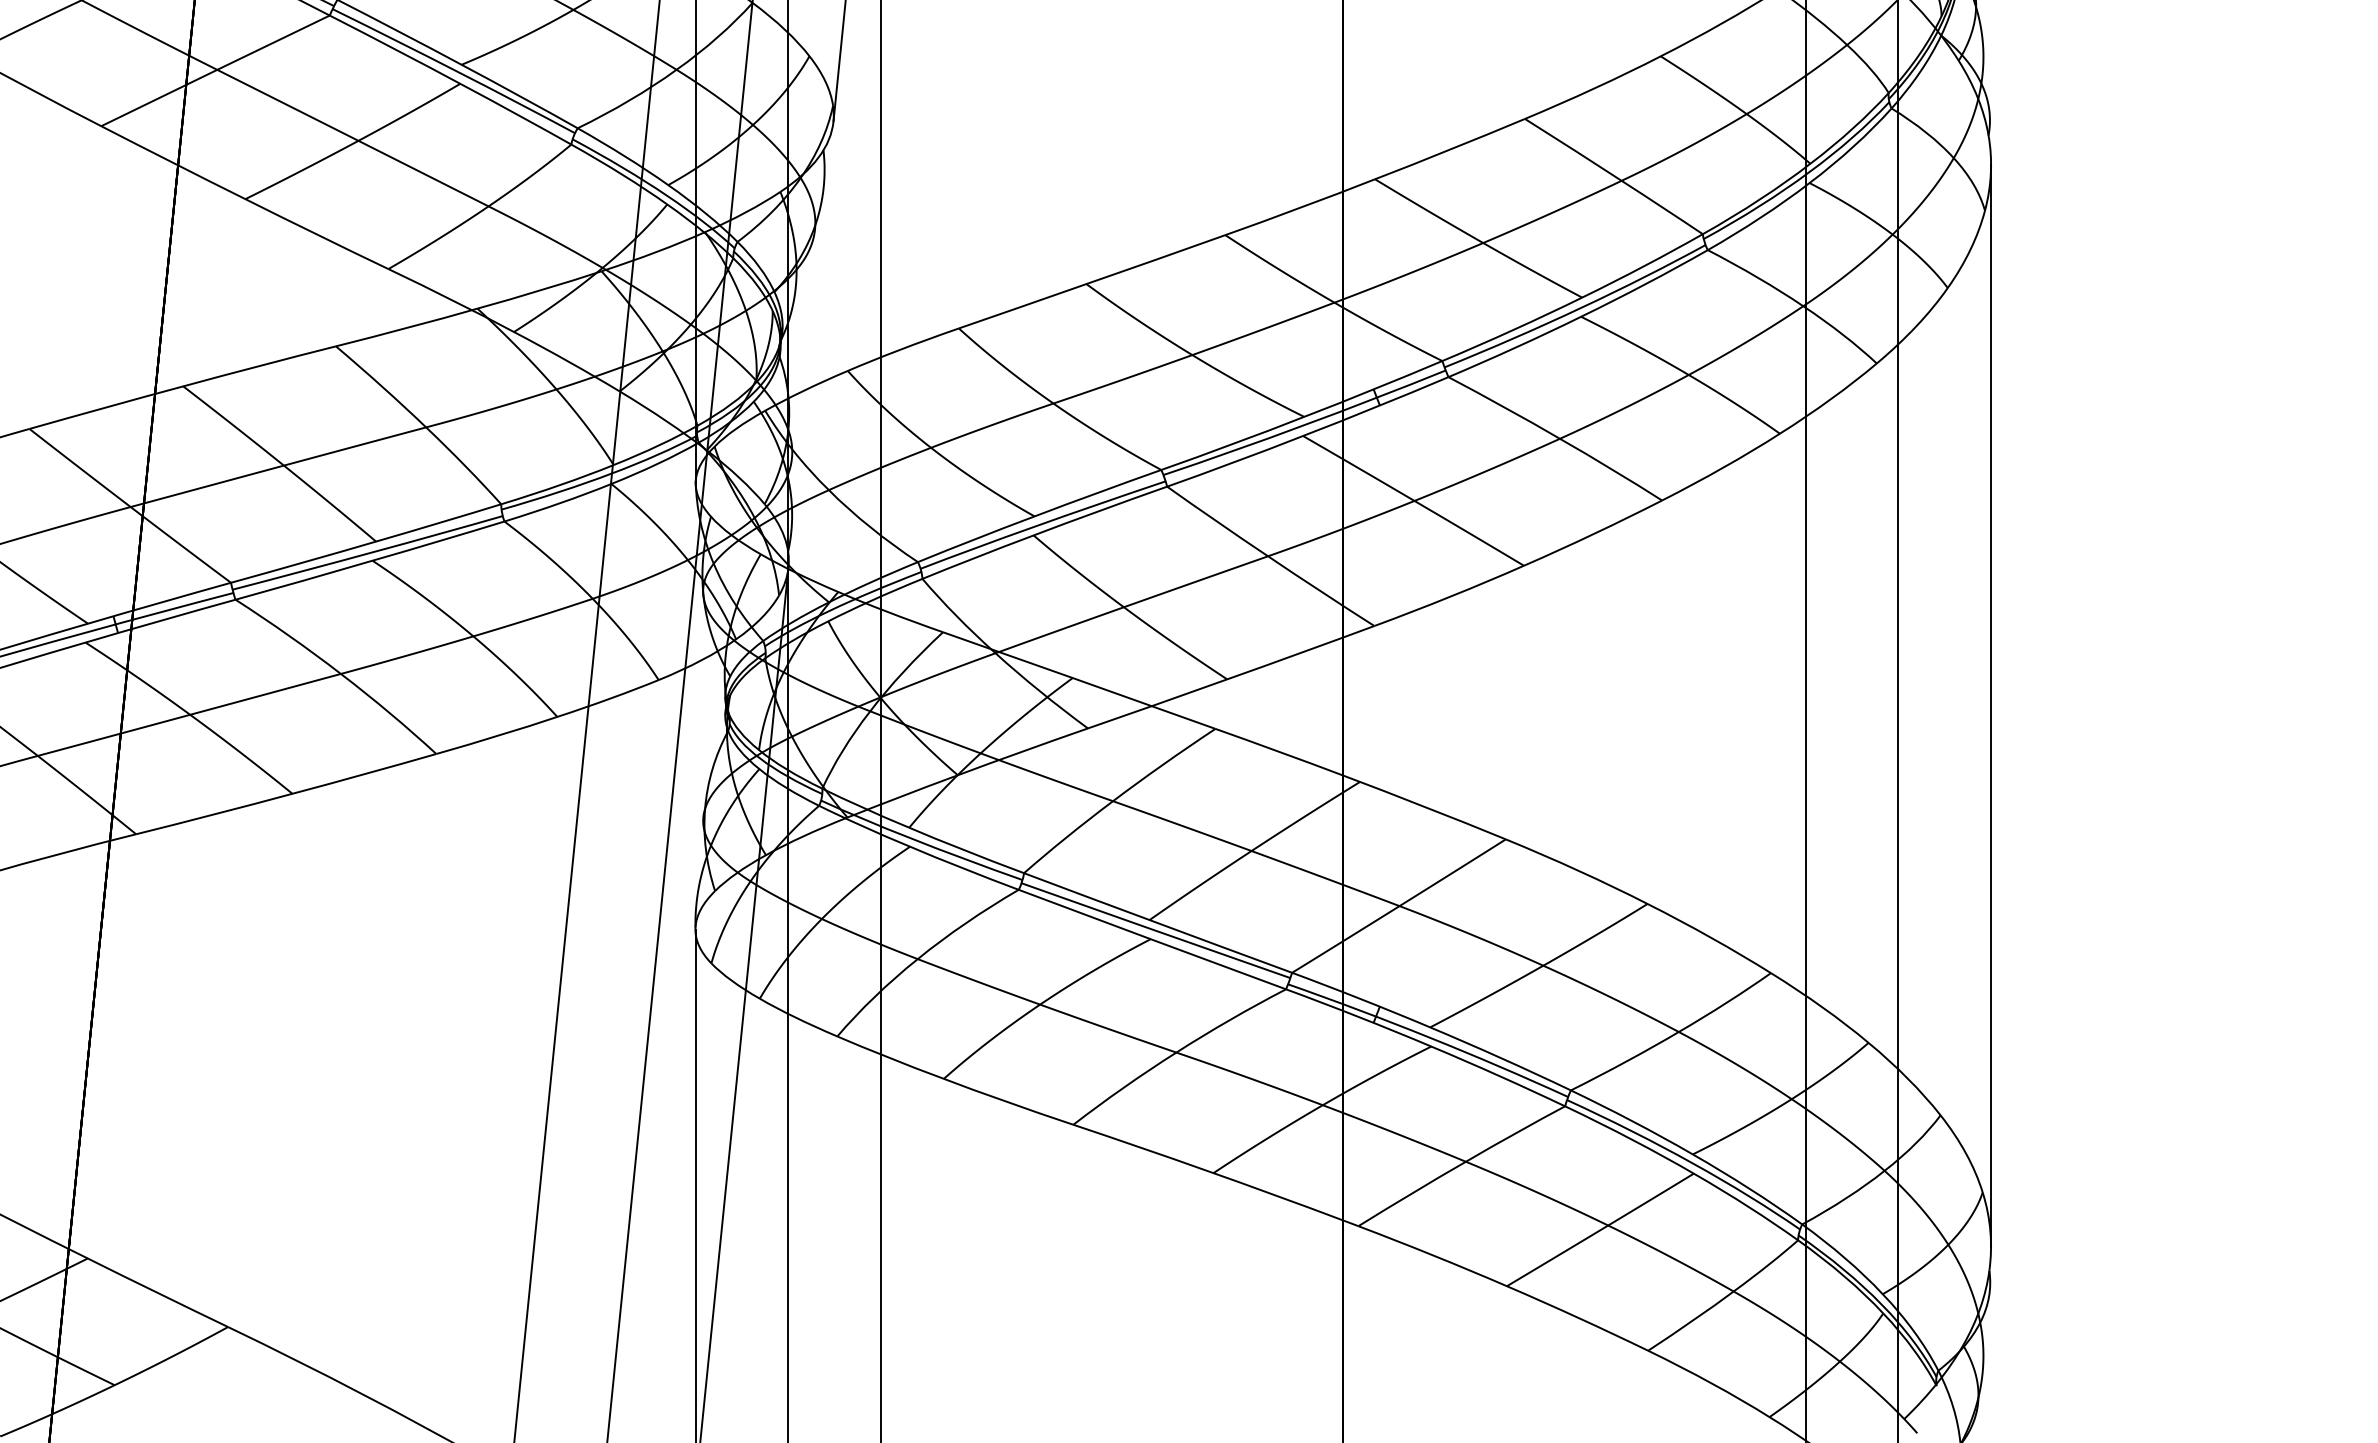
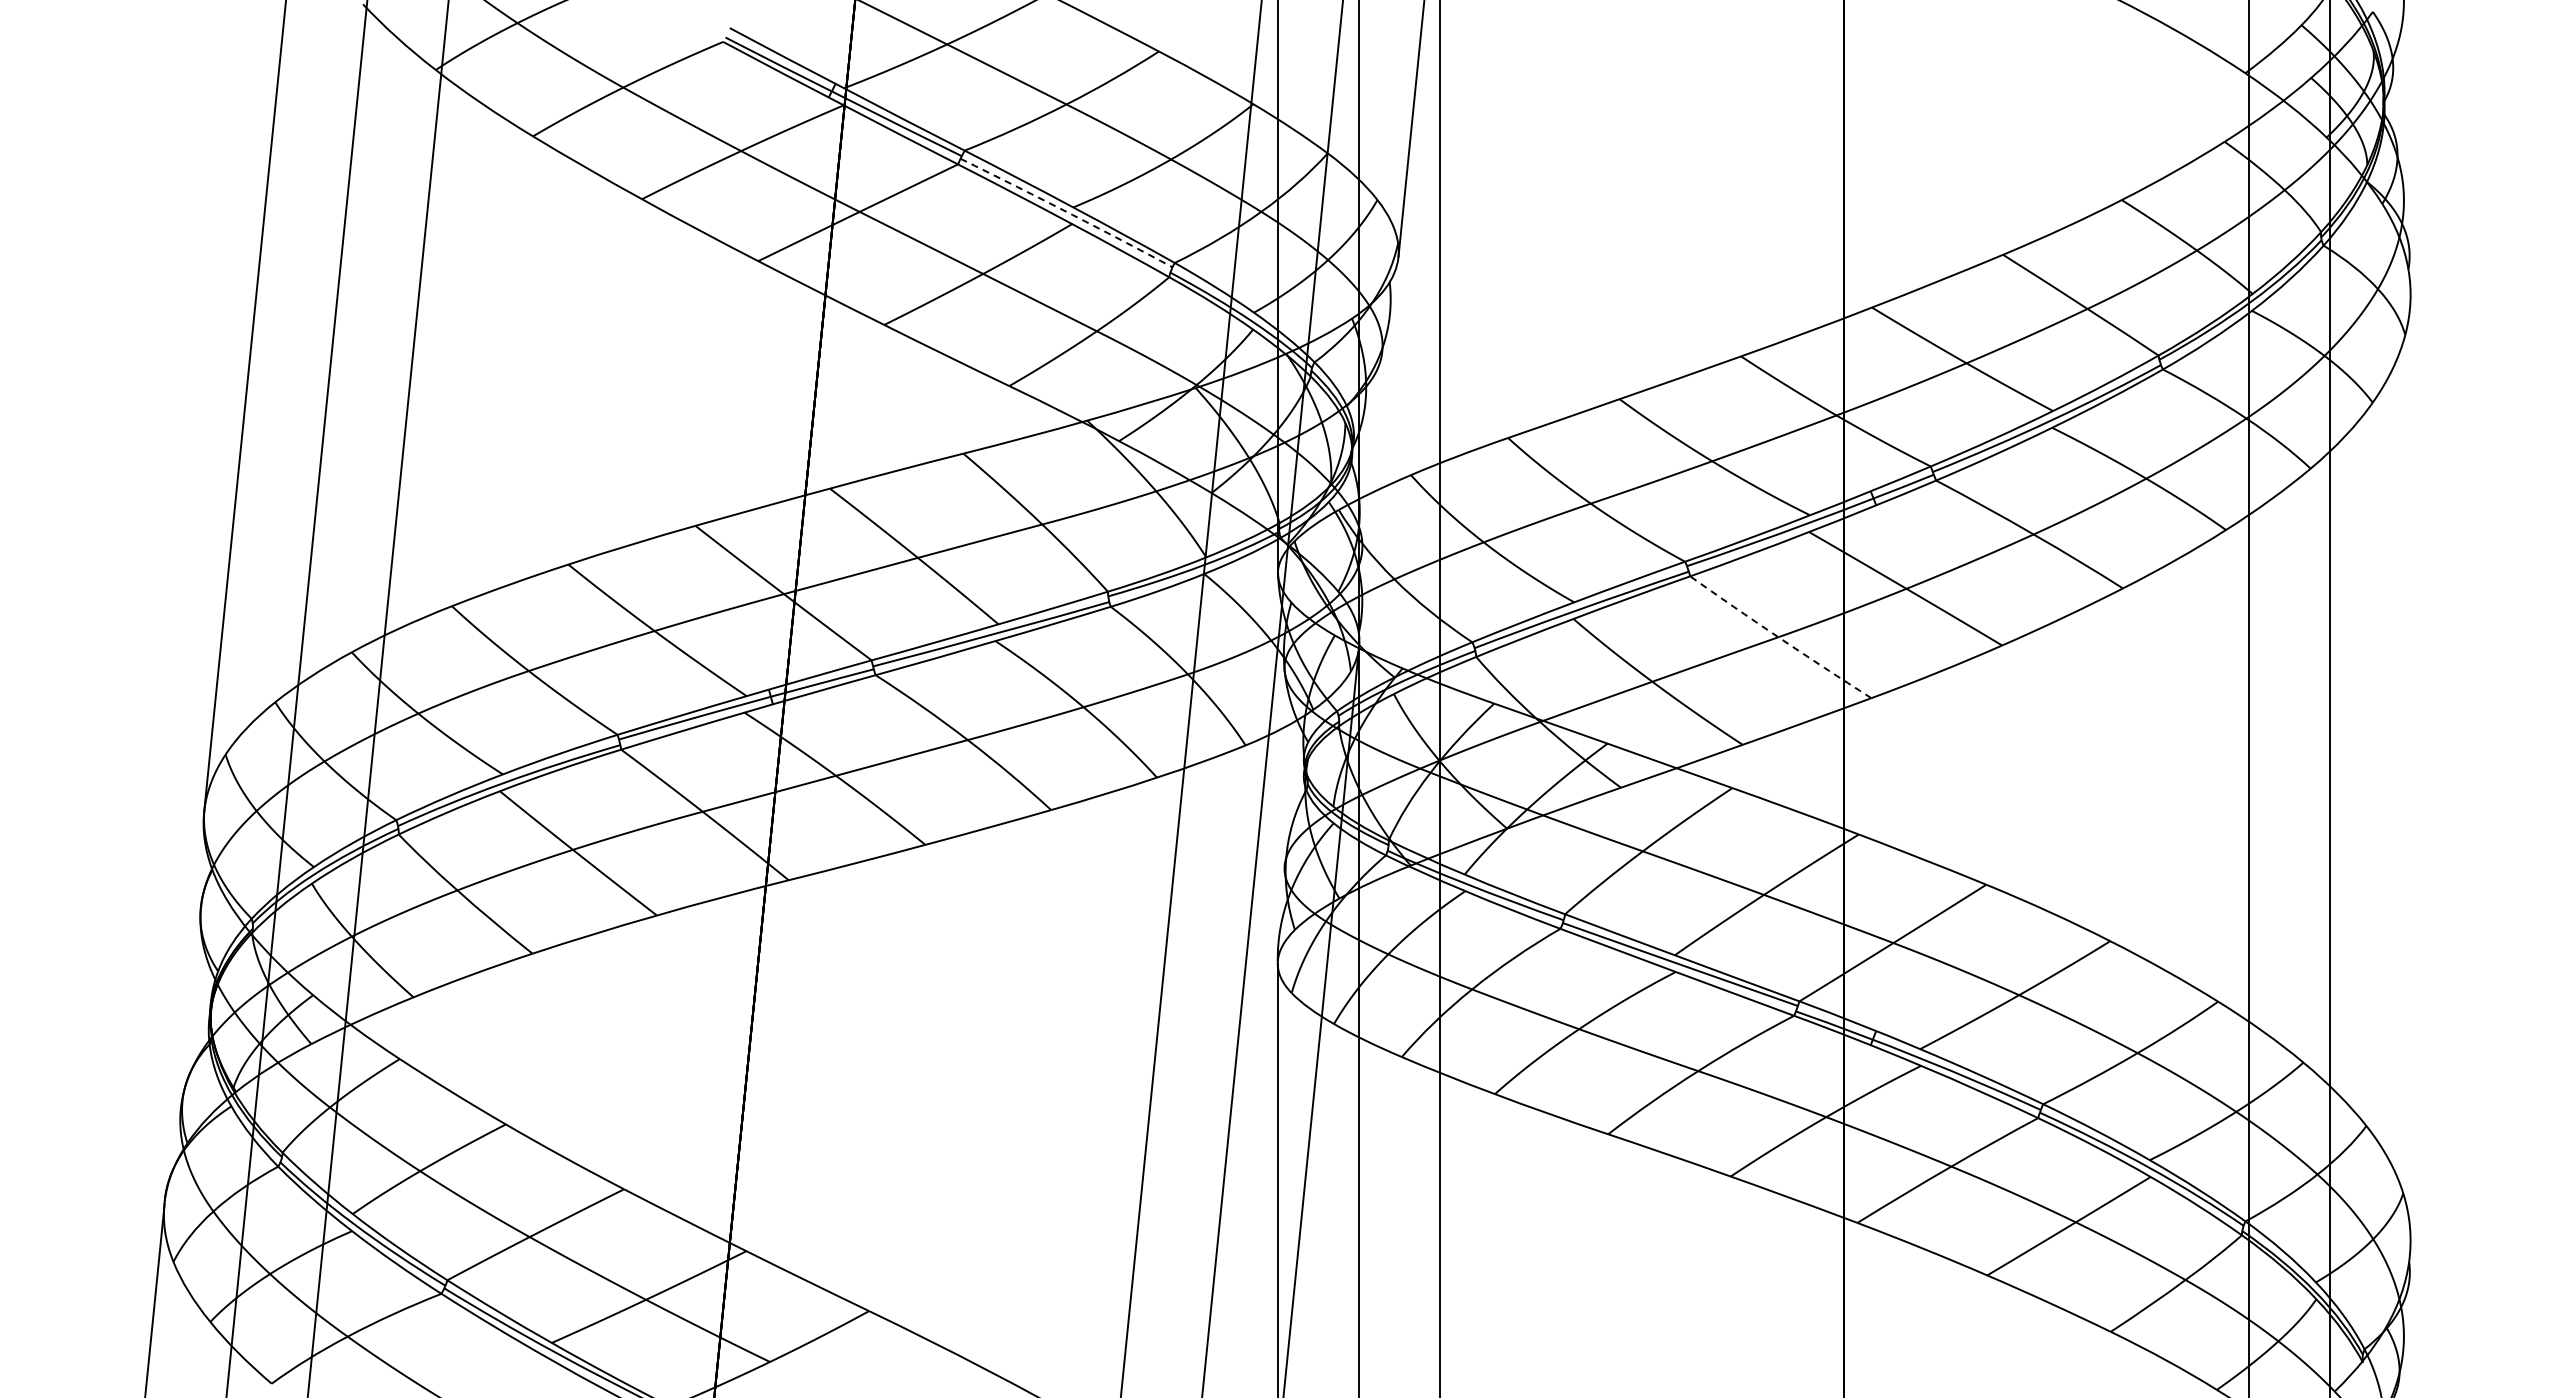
arc: (454, 70) -> (1067, 212), solid -> dashed
arc: (1268, 556) -> (1778, 637), solid -> dashed
line: (1990, 706) -> (2410, 768), removed

